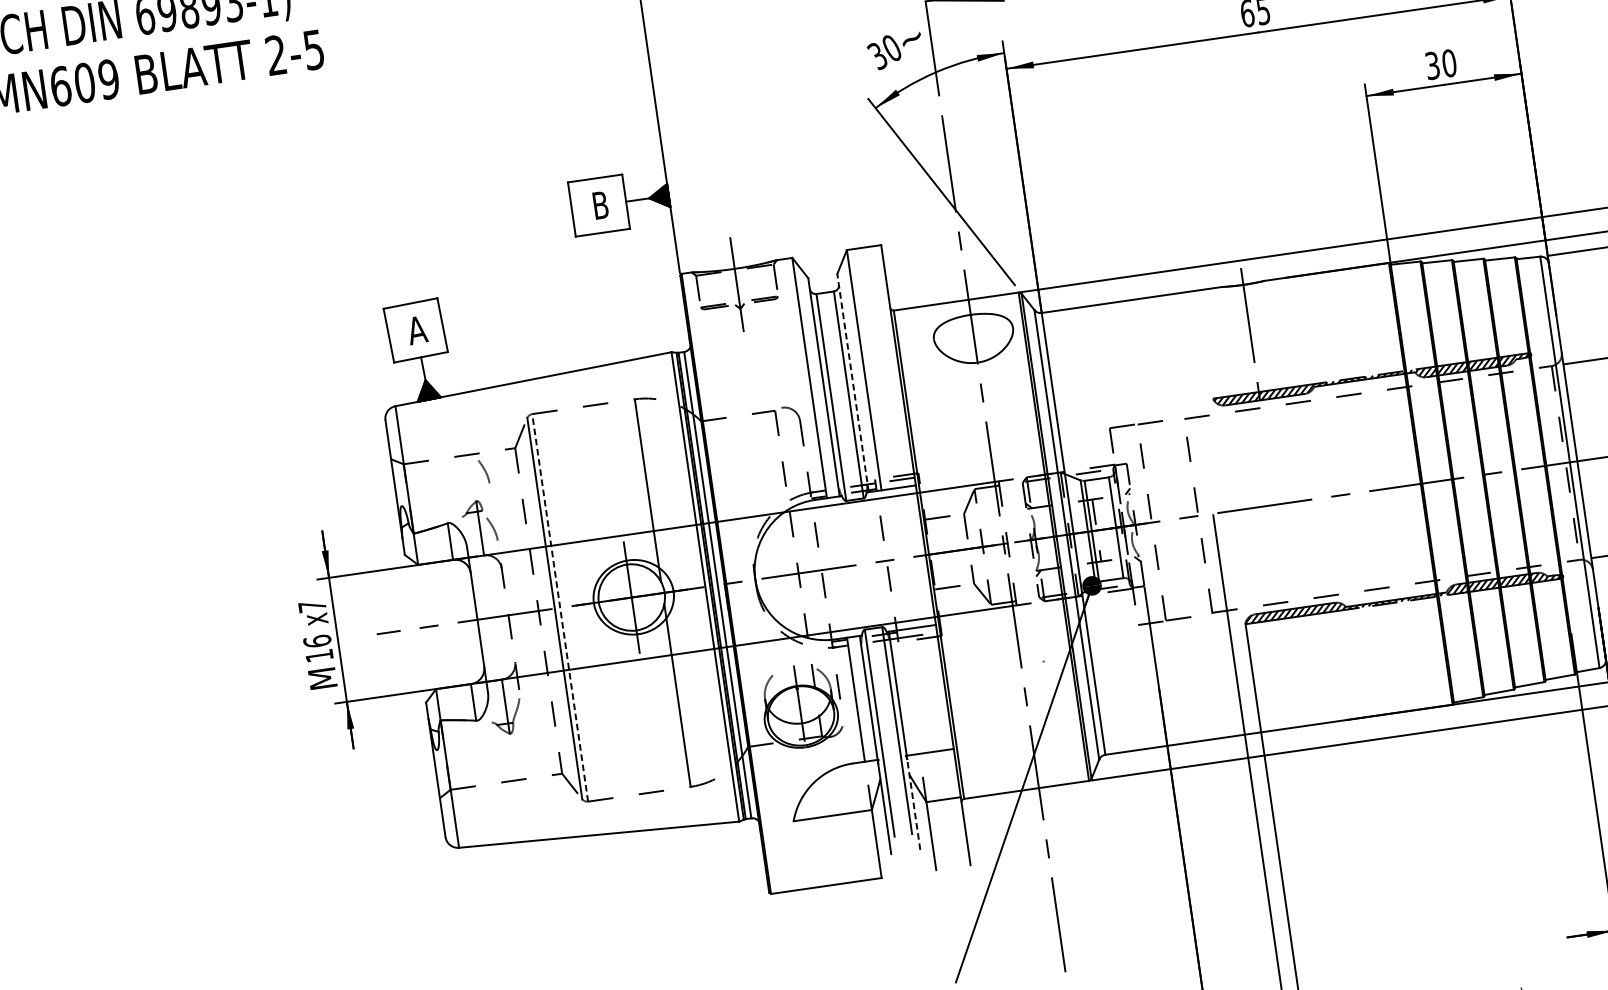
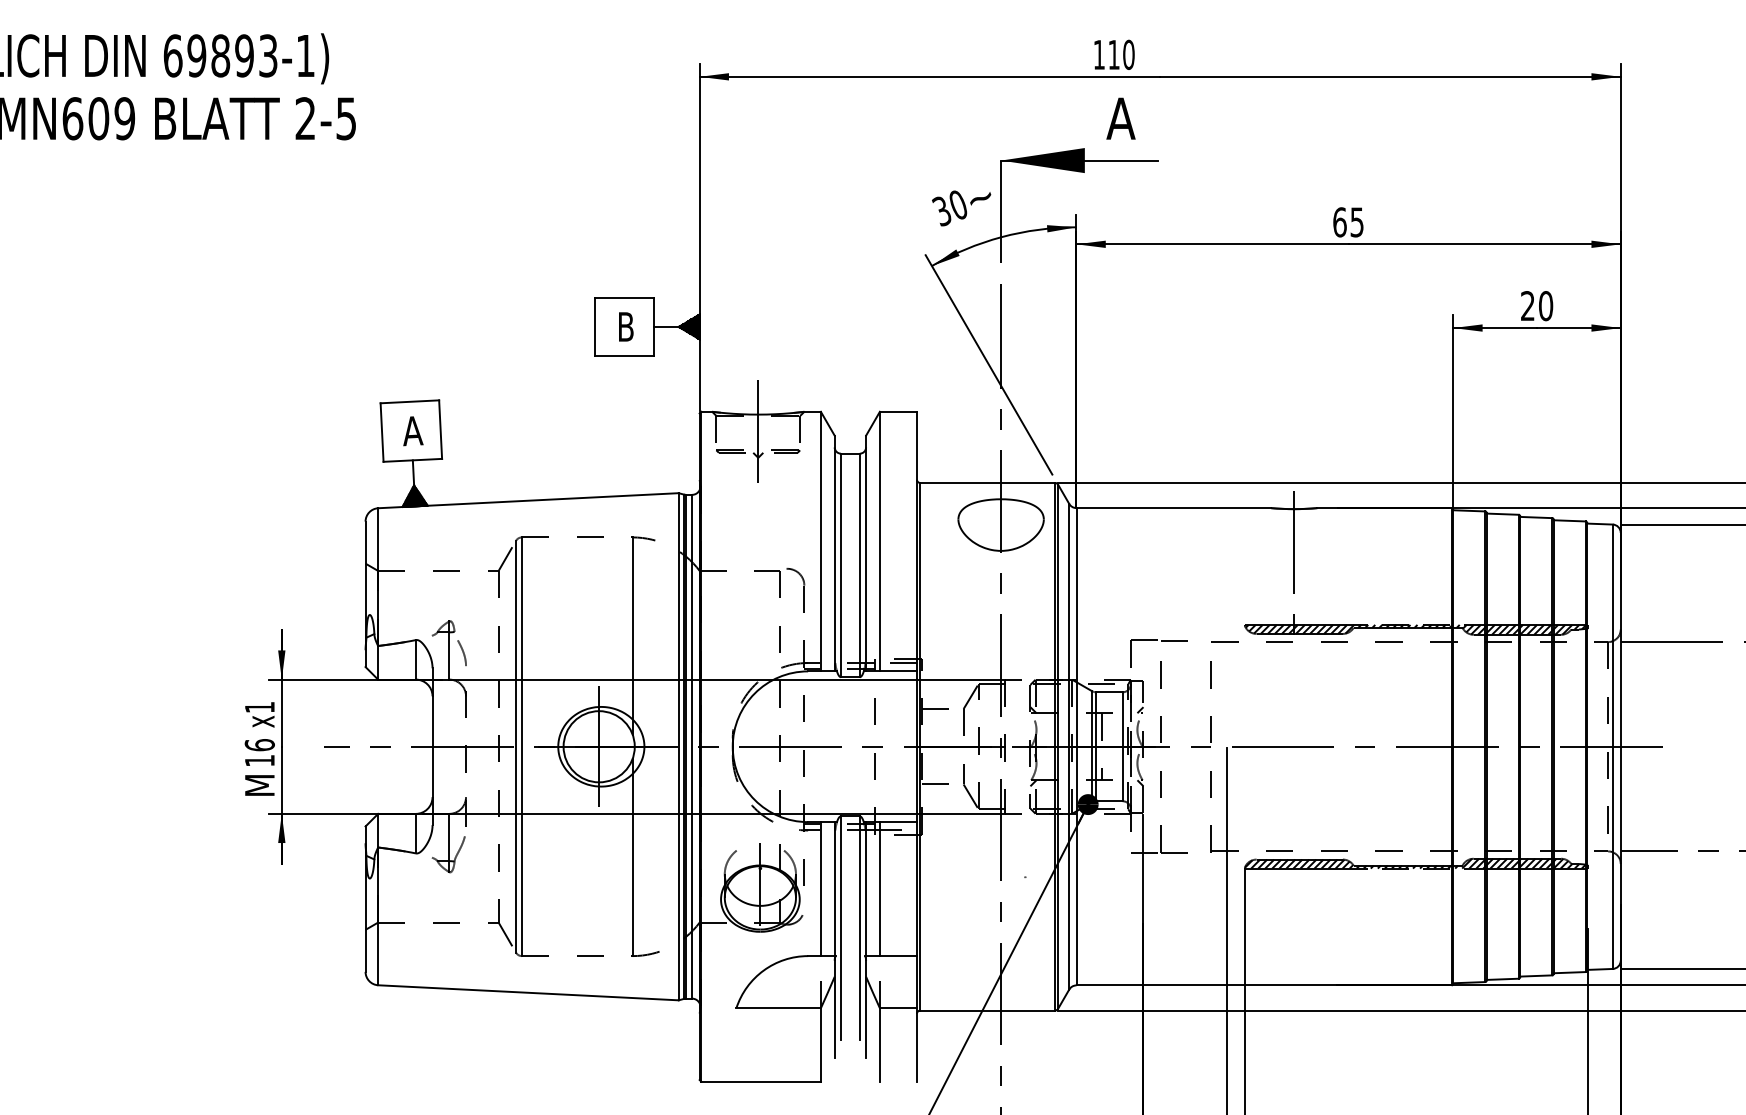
text: (1432, 66) -> (1527, 306), 30 -> 20
line: (853, 383) -> (866, 553), dashed -> solid
curve: (484, 472) -> (462, 591), removed
text: (312, 606) -> (259, 707), x7 -> x1
line: (559, 607) -> (521, 746), dashed -> solid
line: (910, 692) -> (879, 889), added
line: (914, 805) -> (866, 1009), dashed -> solid

